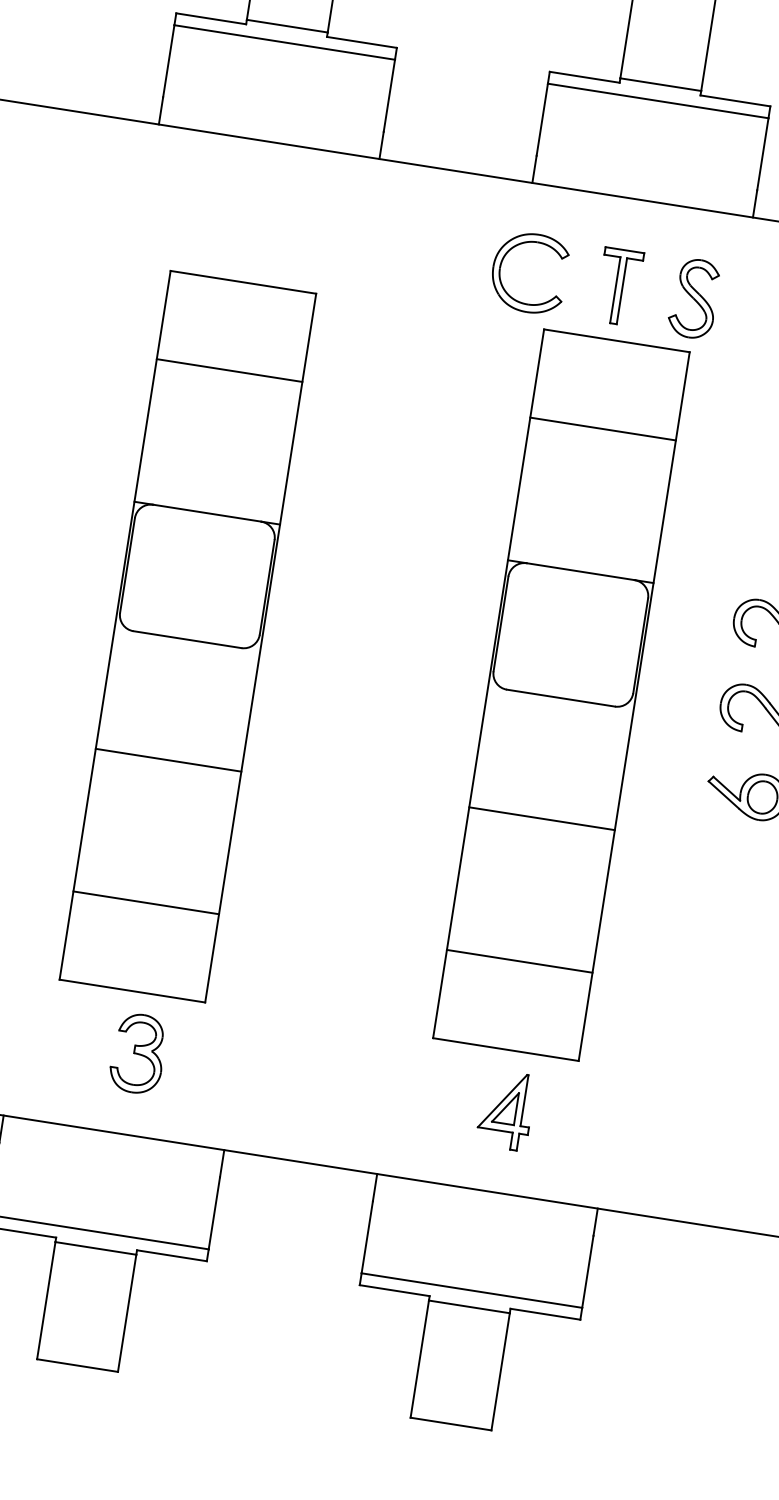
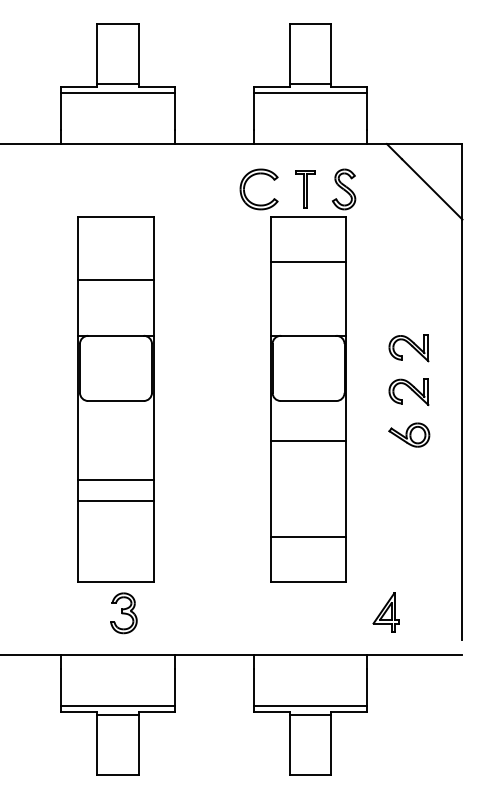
line: (228, 370) -> (115, 280), moved
line: (167, 760) -> (115, 480), moved
line: (541, 819) -> (308, 441), moved
line: (145, 902) -> (115, 500), moved
part: (504, 1109) -> (385, 612), moved

